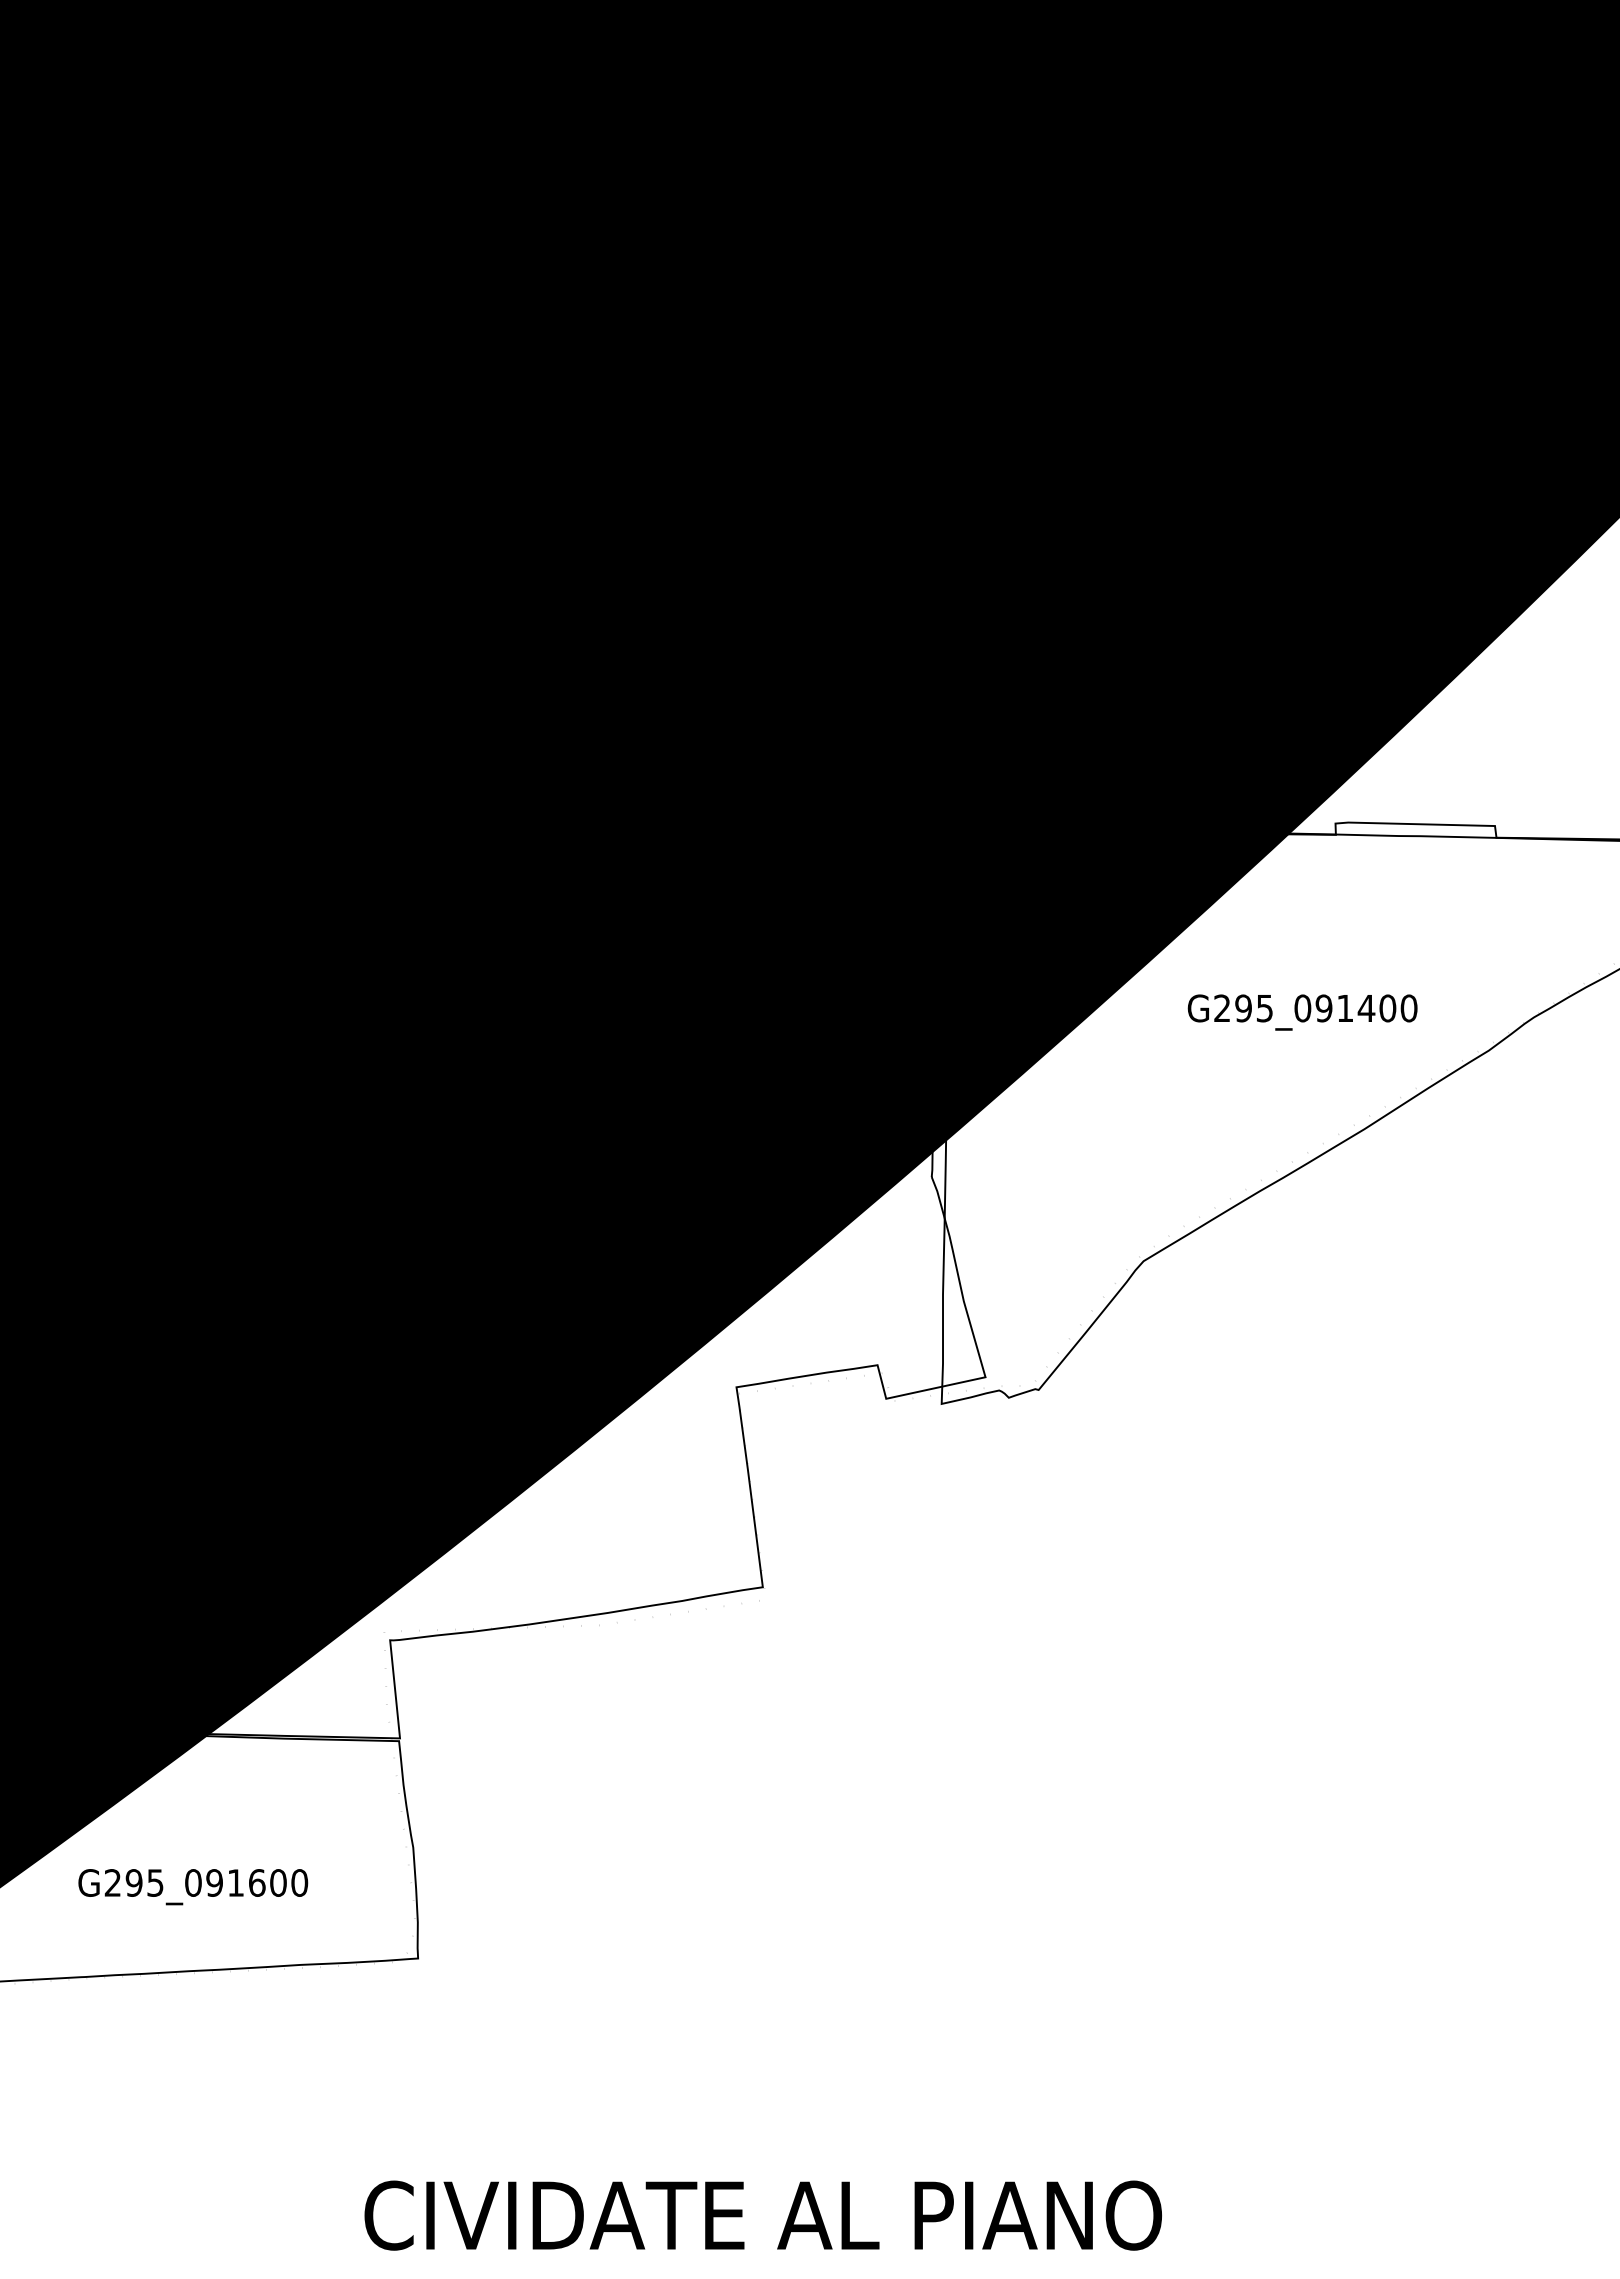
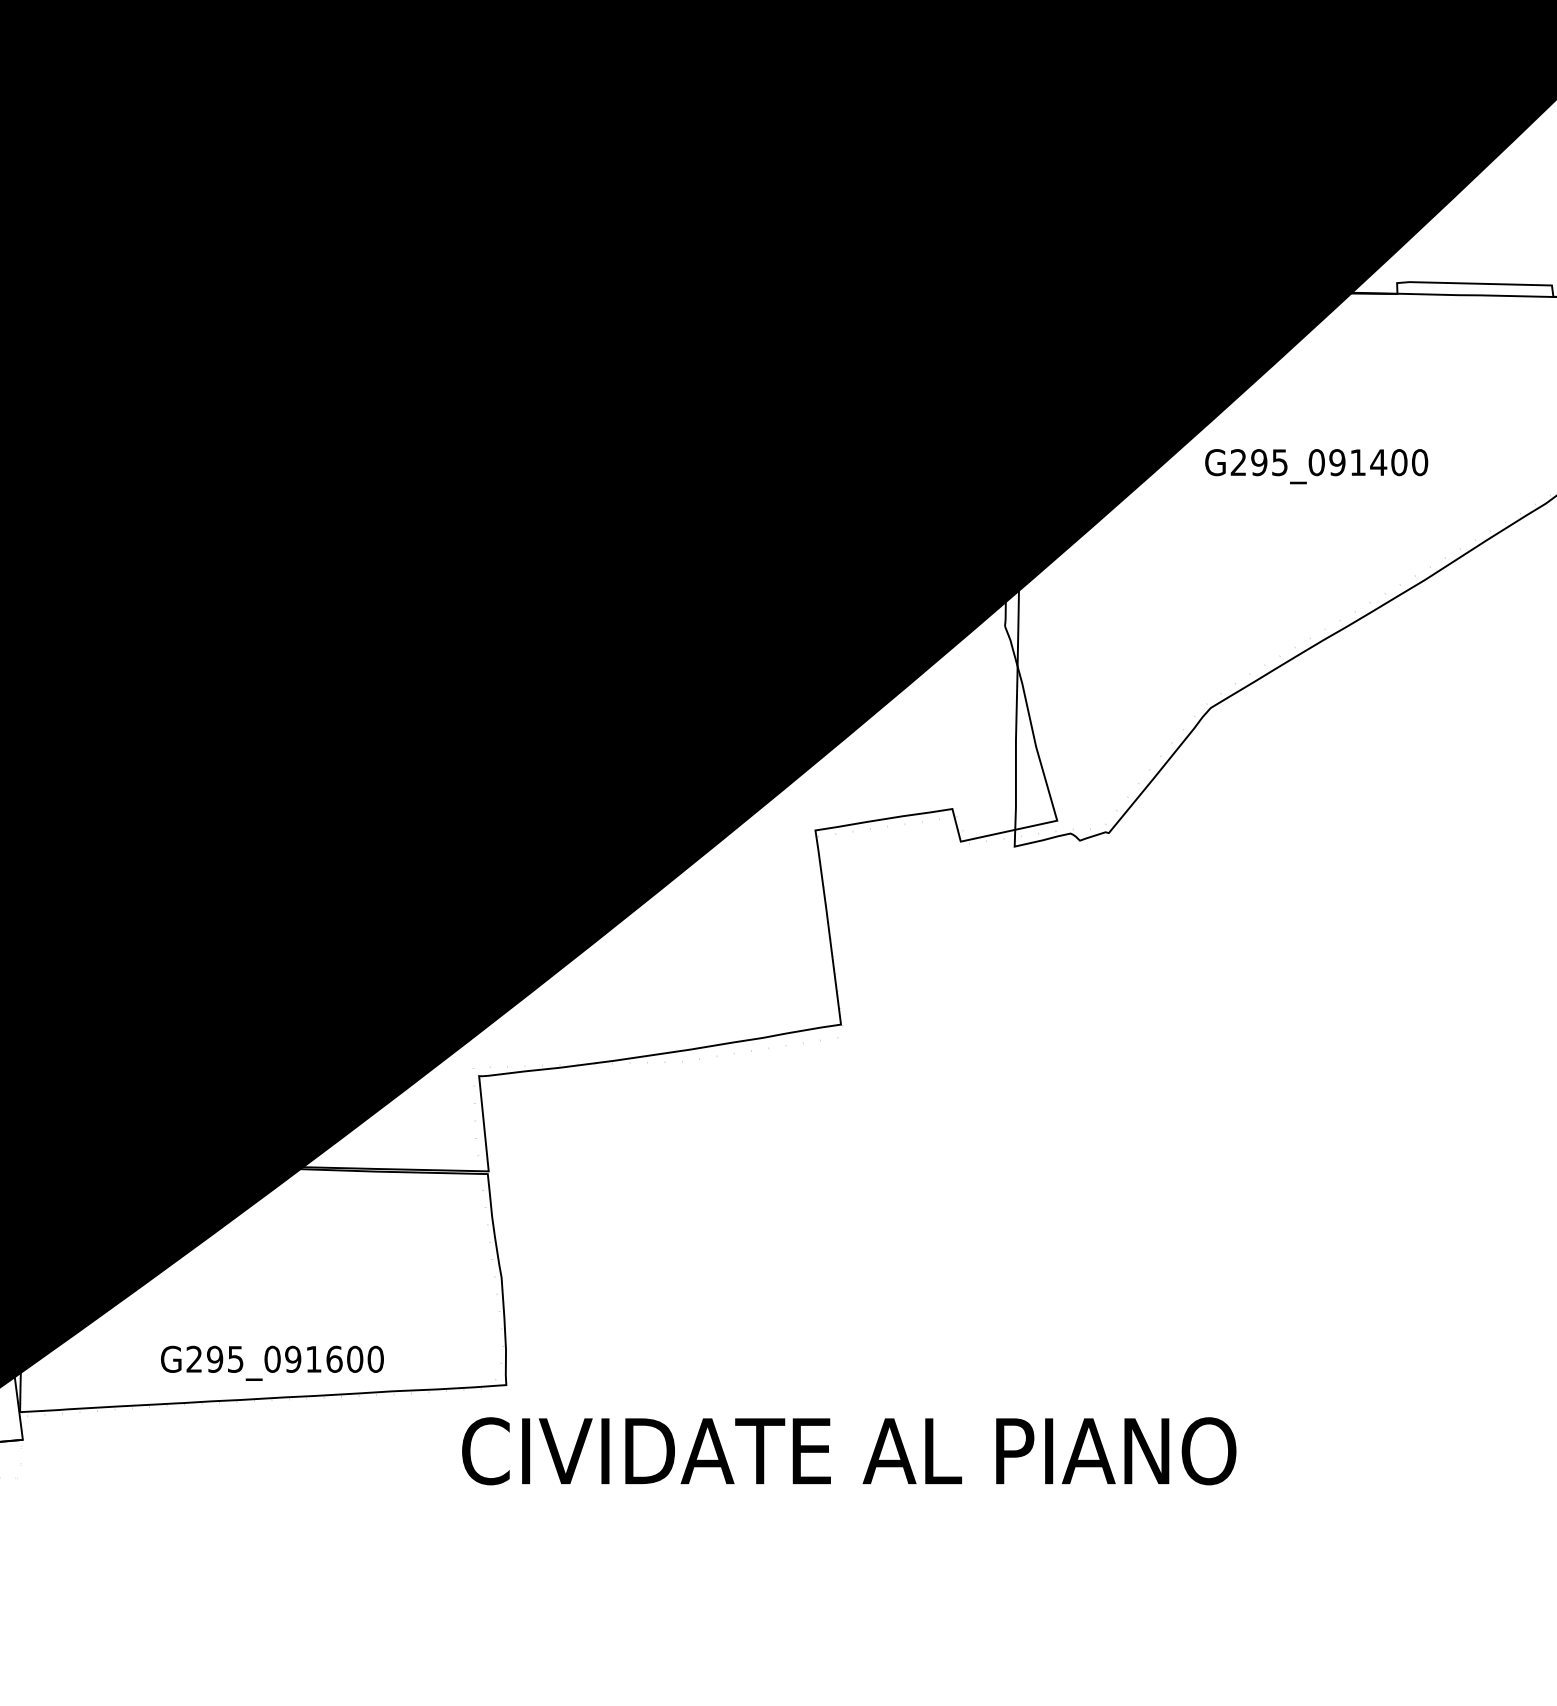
text: (1302, 1012) -> (1316, 466), moved
text: (193, 1887) -> (272, 1363), moved
text: (762, 2215) -> (848, 1451), moved

